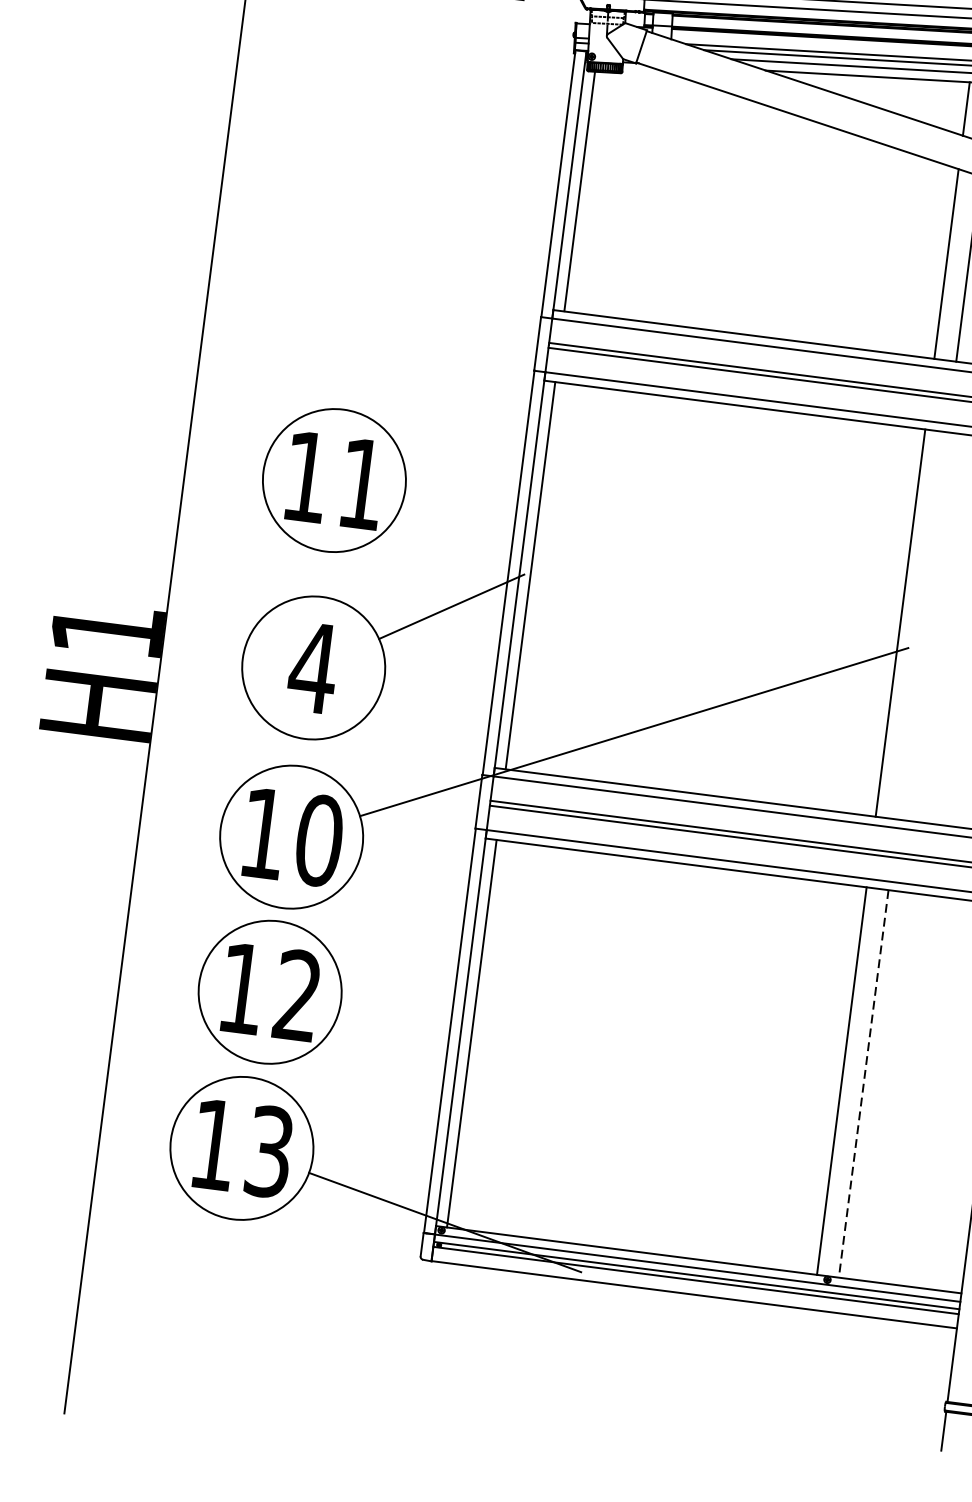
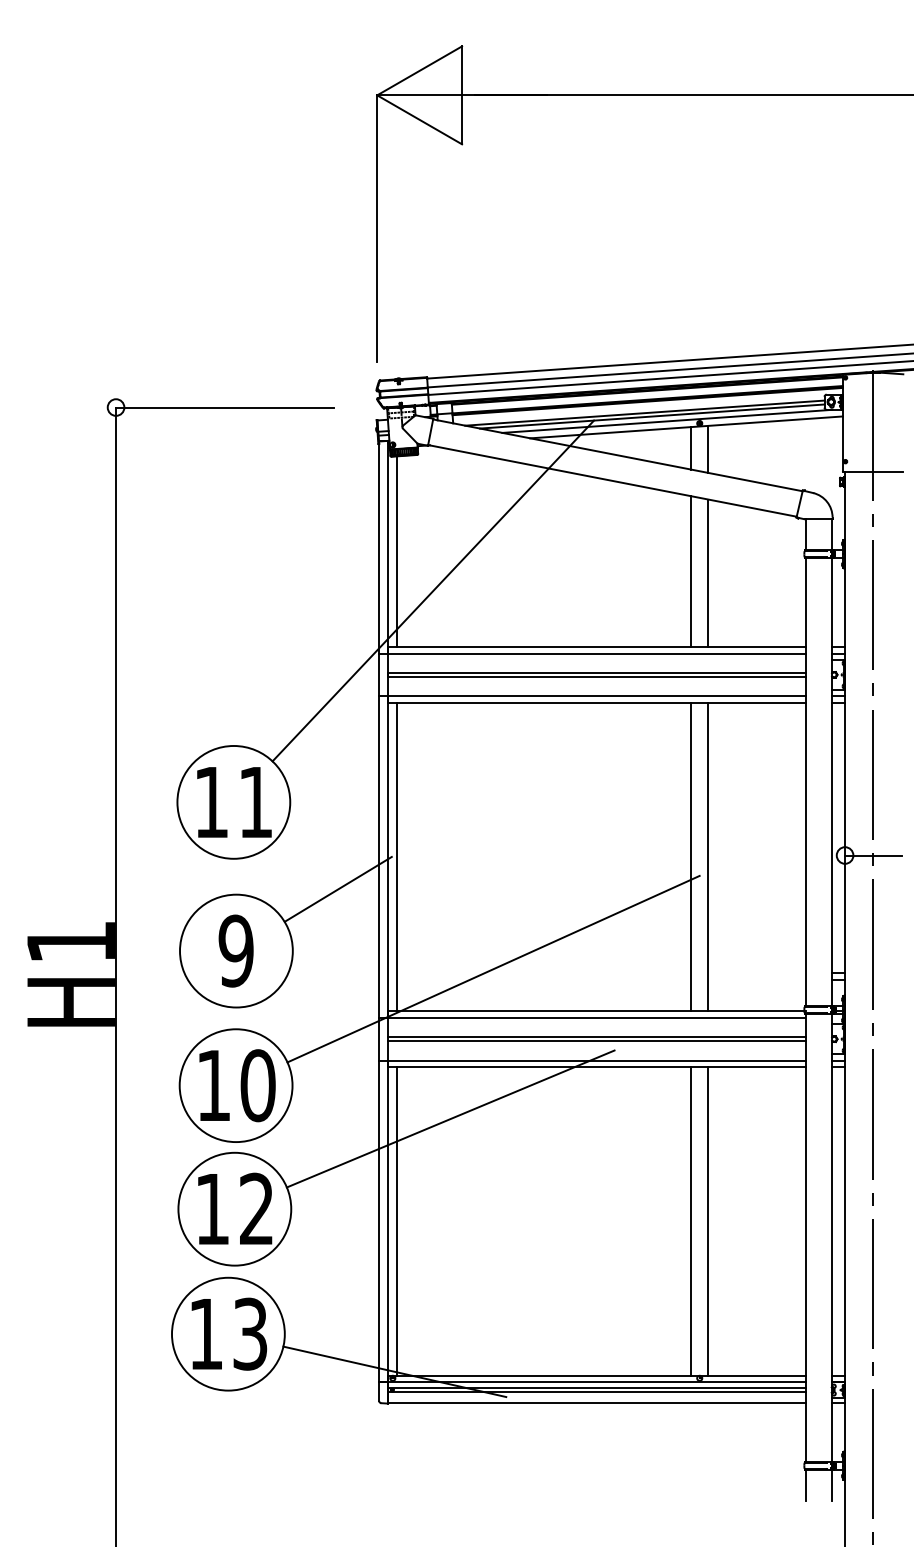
line: (619, 246) -> (433, 590), added
line: (922, 626) -> (708, 857), added
text: (312, 667) -> (235, 950), 4 -> 9
line: (555, 912) -> (450, 1118), added
line: (863, 1084) -> (708, 1221), dashed -> solid

